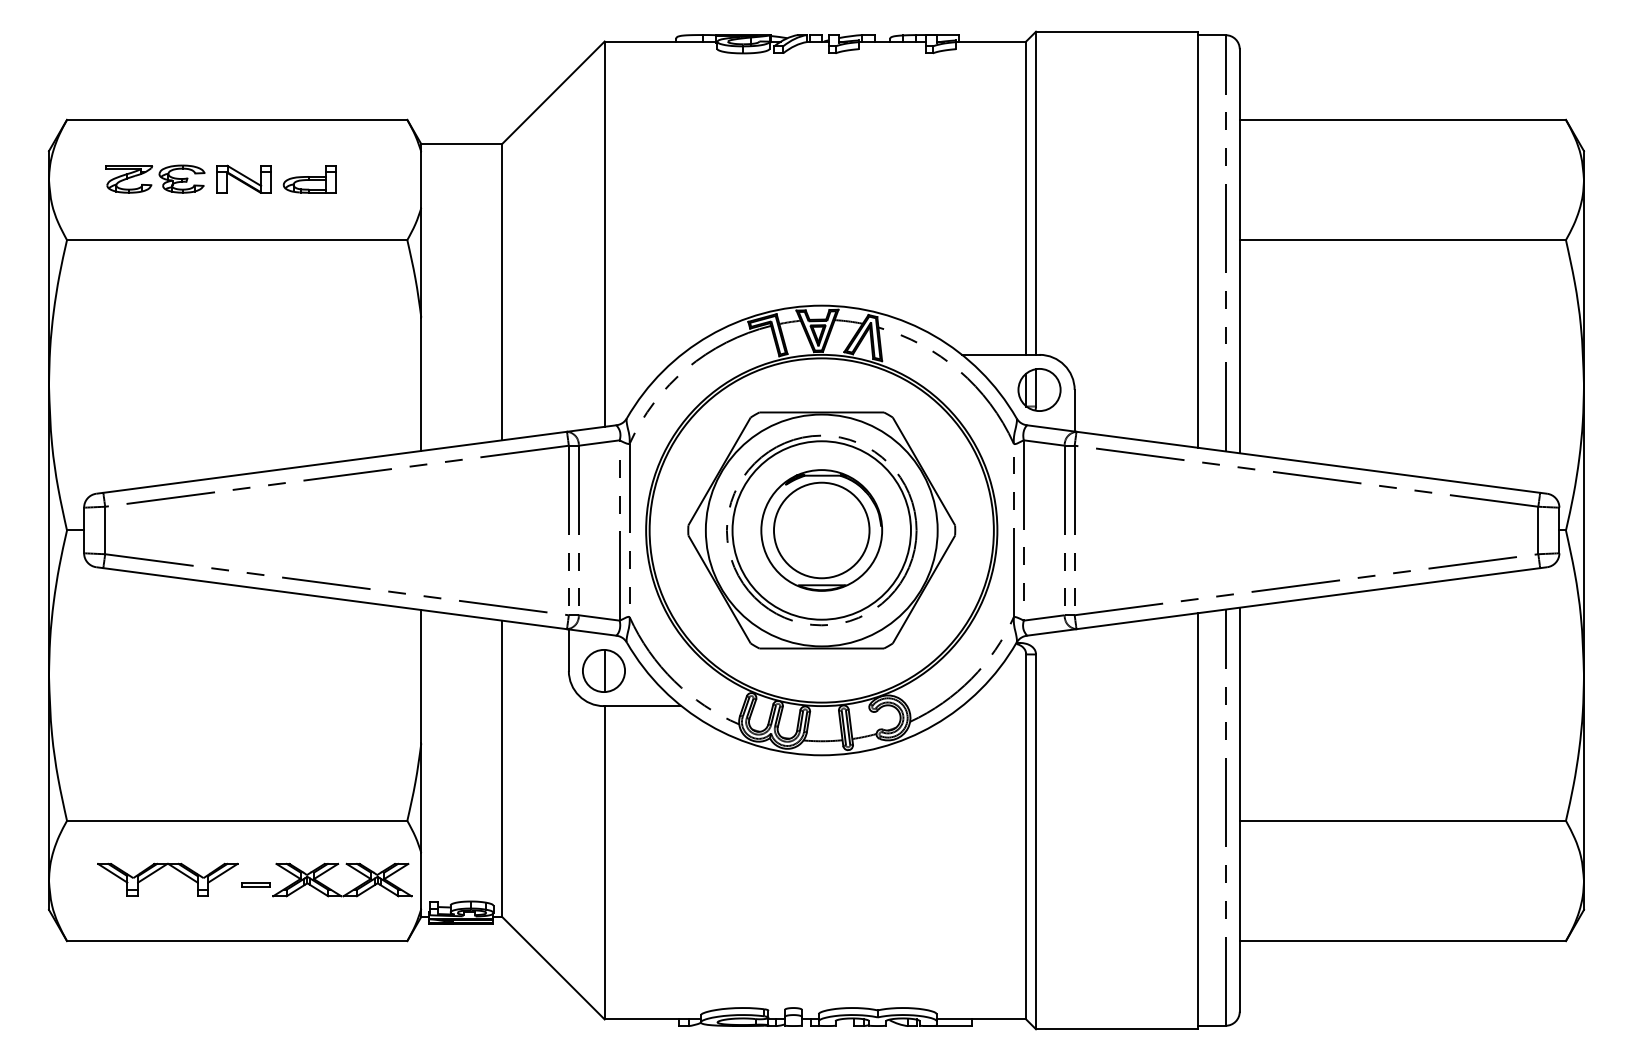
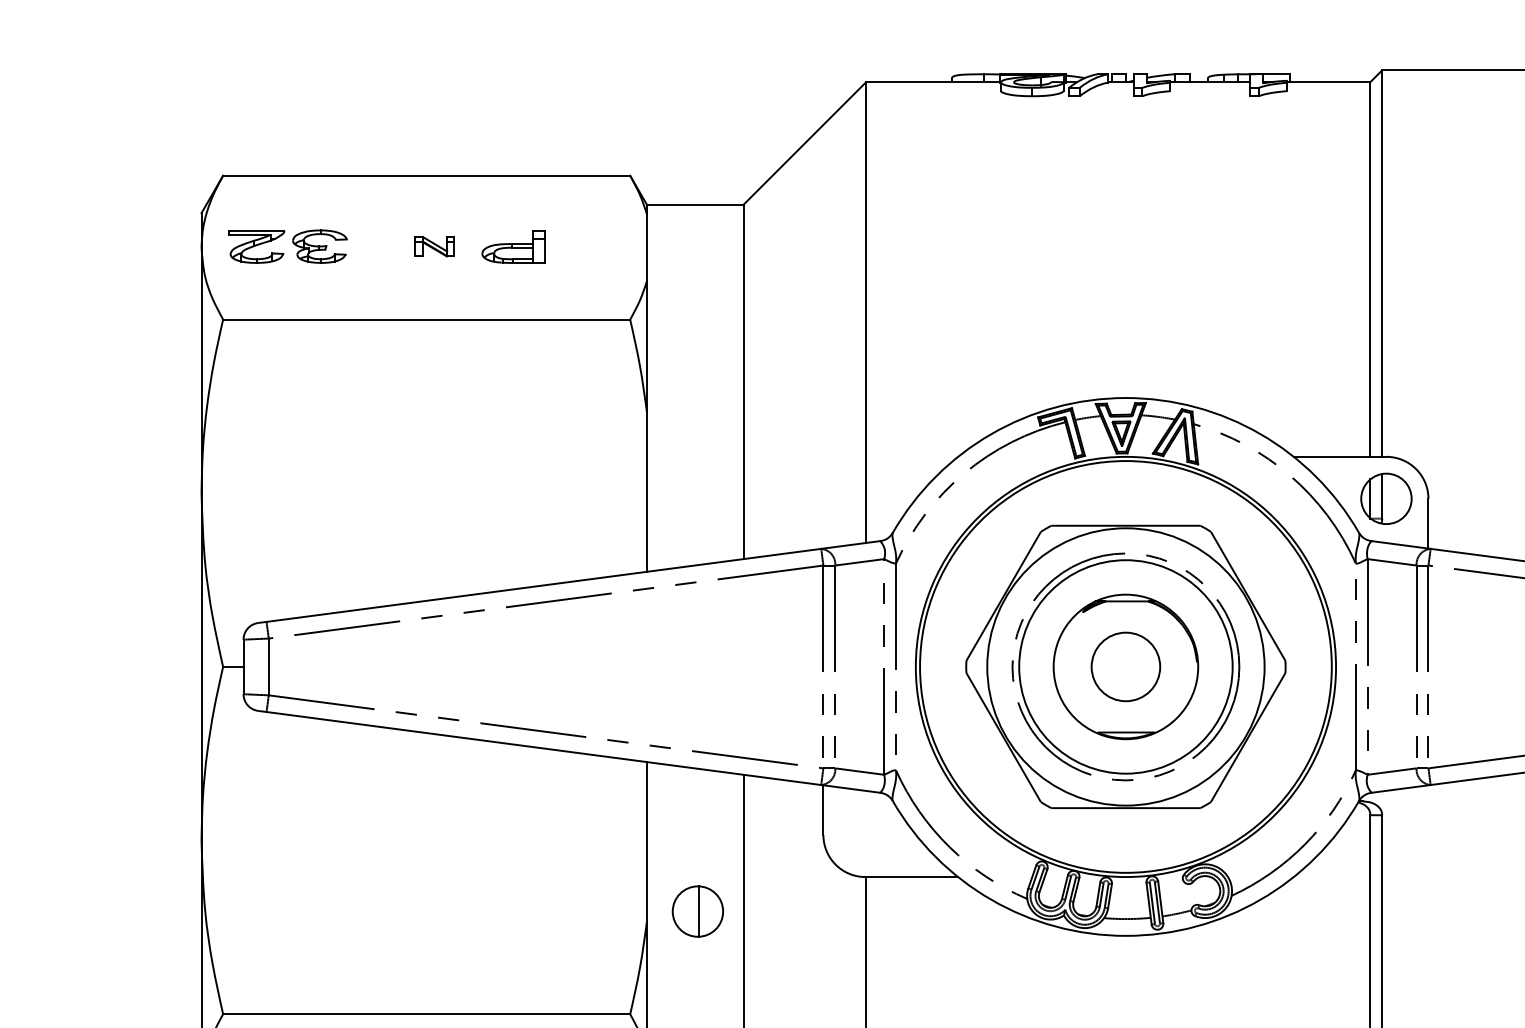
part: (155, 178) -> (288, 245), moved
part: (243, 178) -> (434, 245), size x0.6
circle: (821, 530) -> (1125, 666), size x0.6
part: (603, 670) -> (697, 910), moved

